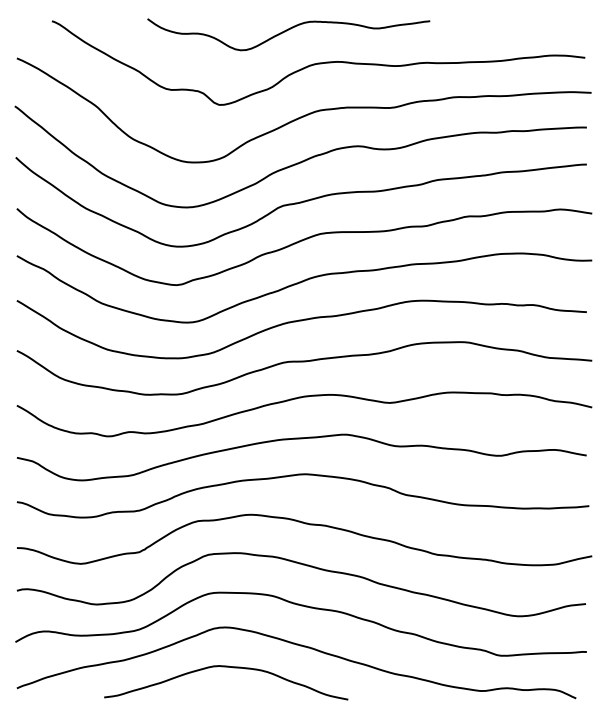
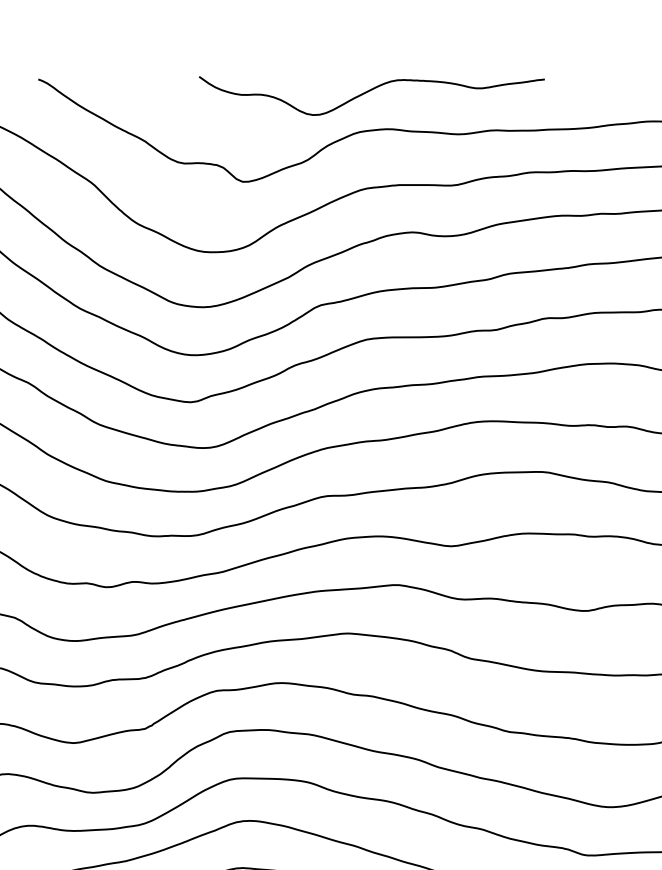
curve: (287, 31) -> (370, 92), moved

